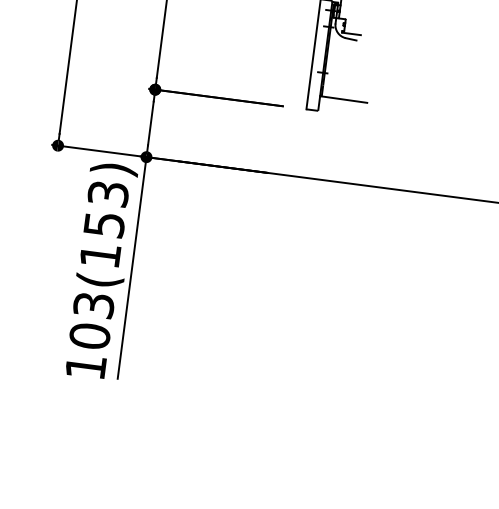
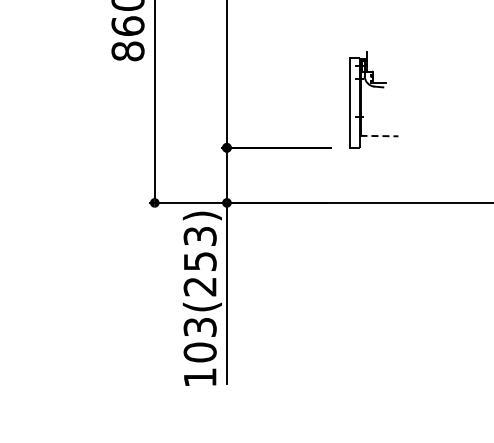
line: (344, 100) -> (379, 136), solid -> dashed
text: (99, 255) -> (199, 286), 103(153) -> 103(253)

